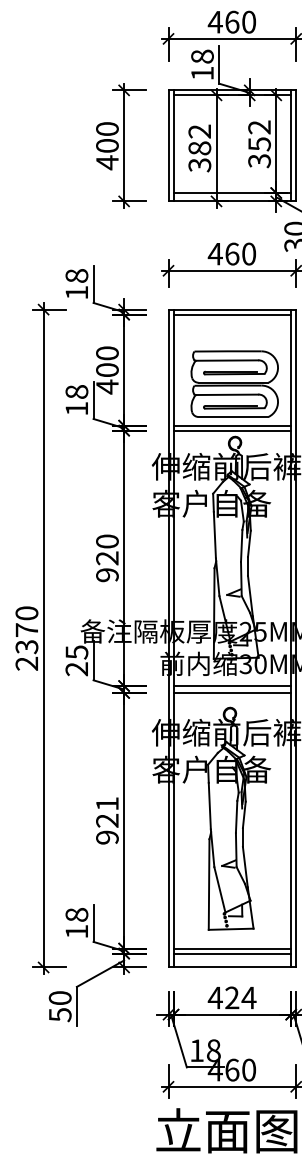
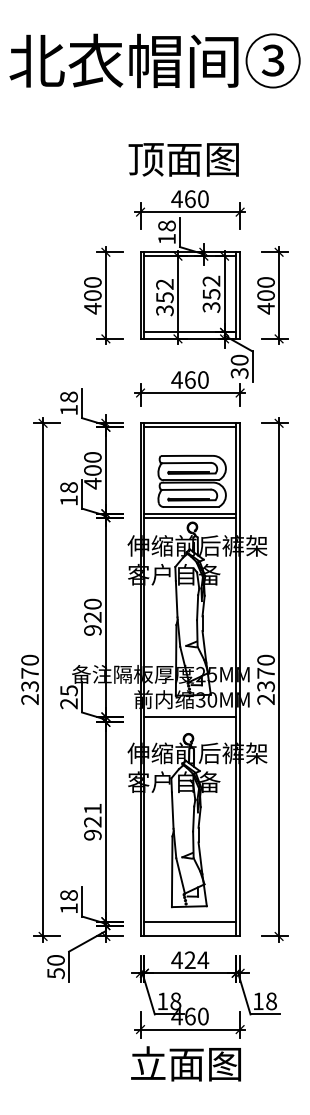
text: (199, 148) -> (164, 297), 382 -> 352
line: (232, 693) -> (190, 722), removed
line: (232, 953) -> (190, 925), removed

